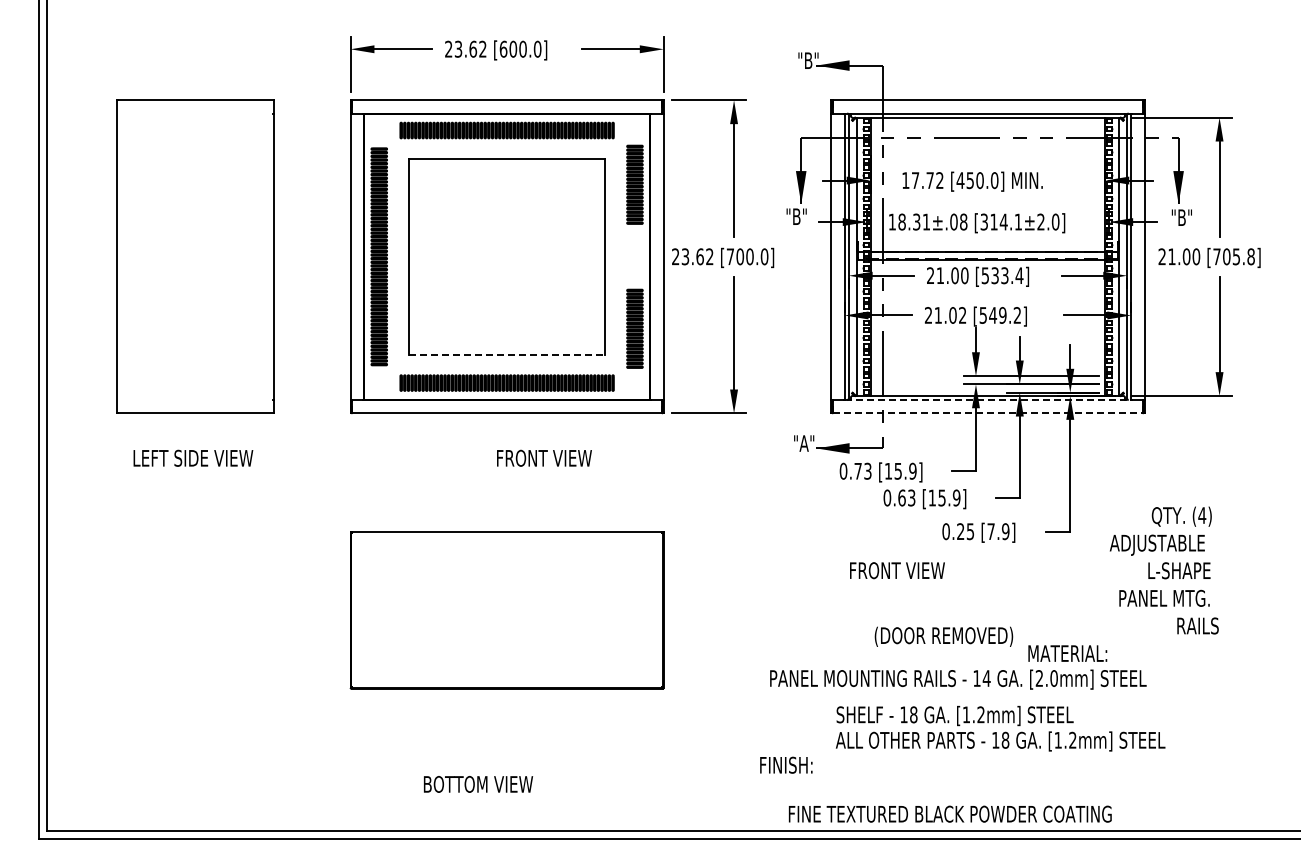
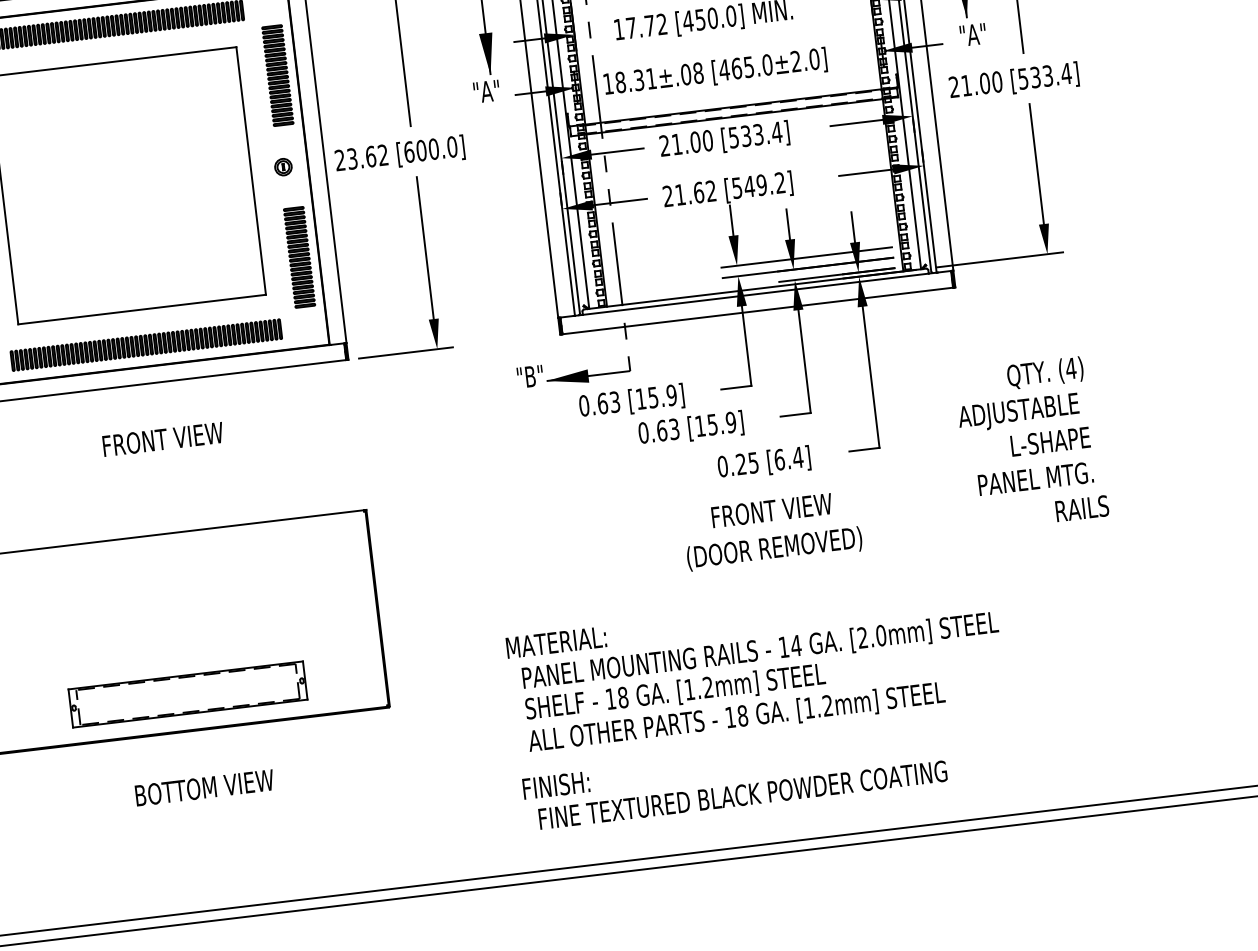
text: (796, 216) -> (486, 91), "B" -> "A"
text: (1181, 217) -> (972, 34), "B" -> "A"
text: (1001, 221) -> (746, 66), [314.1±2.0] -> [465.0±2.0]
part: (630, 256) -> (283, 166), added
text: (730, 256) -> (409, 151), [700.0] -> [600.0]
text: (1234, 256) -> (1045, 75), [705.8] -> [533.4]
text: (952, 315) -> (698, 192), 21.02 -> 21.62
line: (507, 354) -> (142, 308), dashed -> solid
line: (988, 400) -> (756, 294), dashed -> solid
line: (987, 413) -> (757, 311), dashed -> solid
text: (803, 443) -> (529, 376), "A" -> "B"
text: (544, 457) -> (163, 438), moved
text: (858, 470) -> (603, 402), 0.73 -> 0.63
text: (998, 531) -> (788, 458), [7.9] -> [6.4]
text: (897, 570) -> (772, 510), moved
text: (1163, 570) -> (1030, 443), moved
text: (943, 636) -> (774, 548), moved
text: (1067, 653) -> (556, 642), moved
part: (506, 659) -> (187, 694), added
text: (1000, 728) -> (734, 701), moved
text: (478, 784) -> (204, 788), moved
text: (949, 813) -> (741, 794), moved

